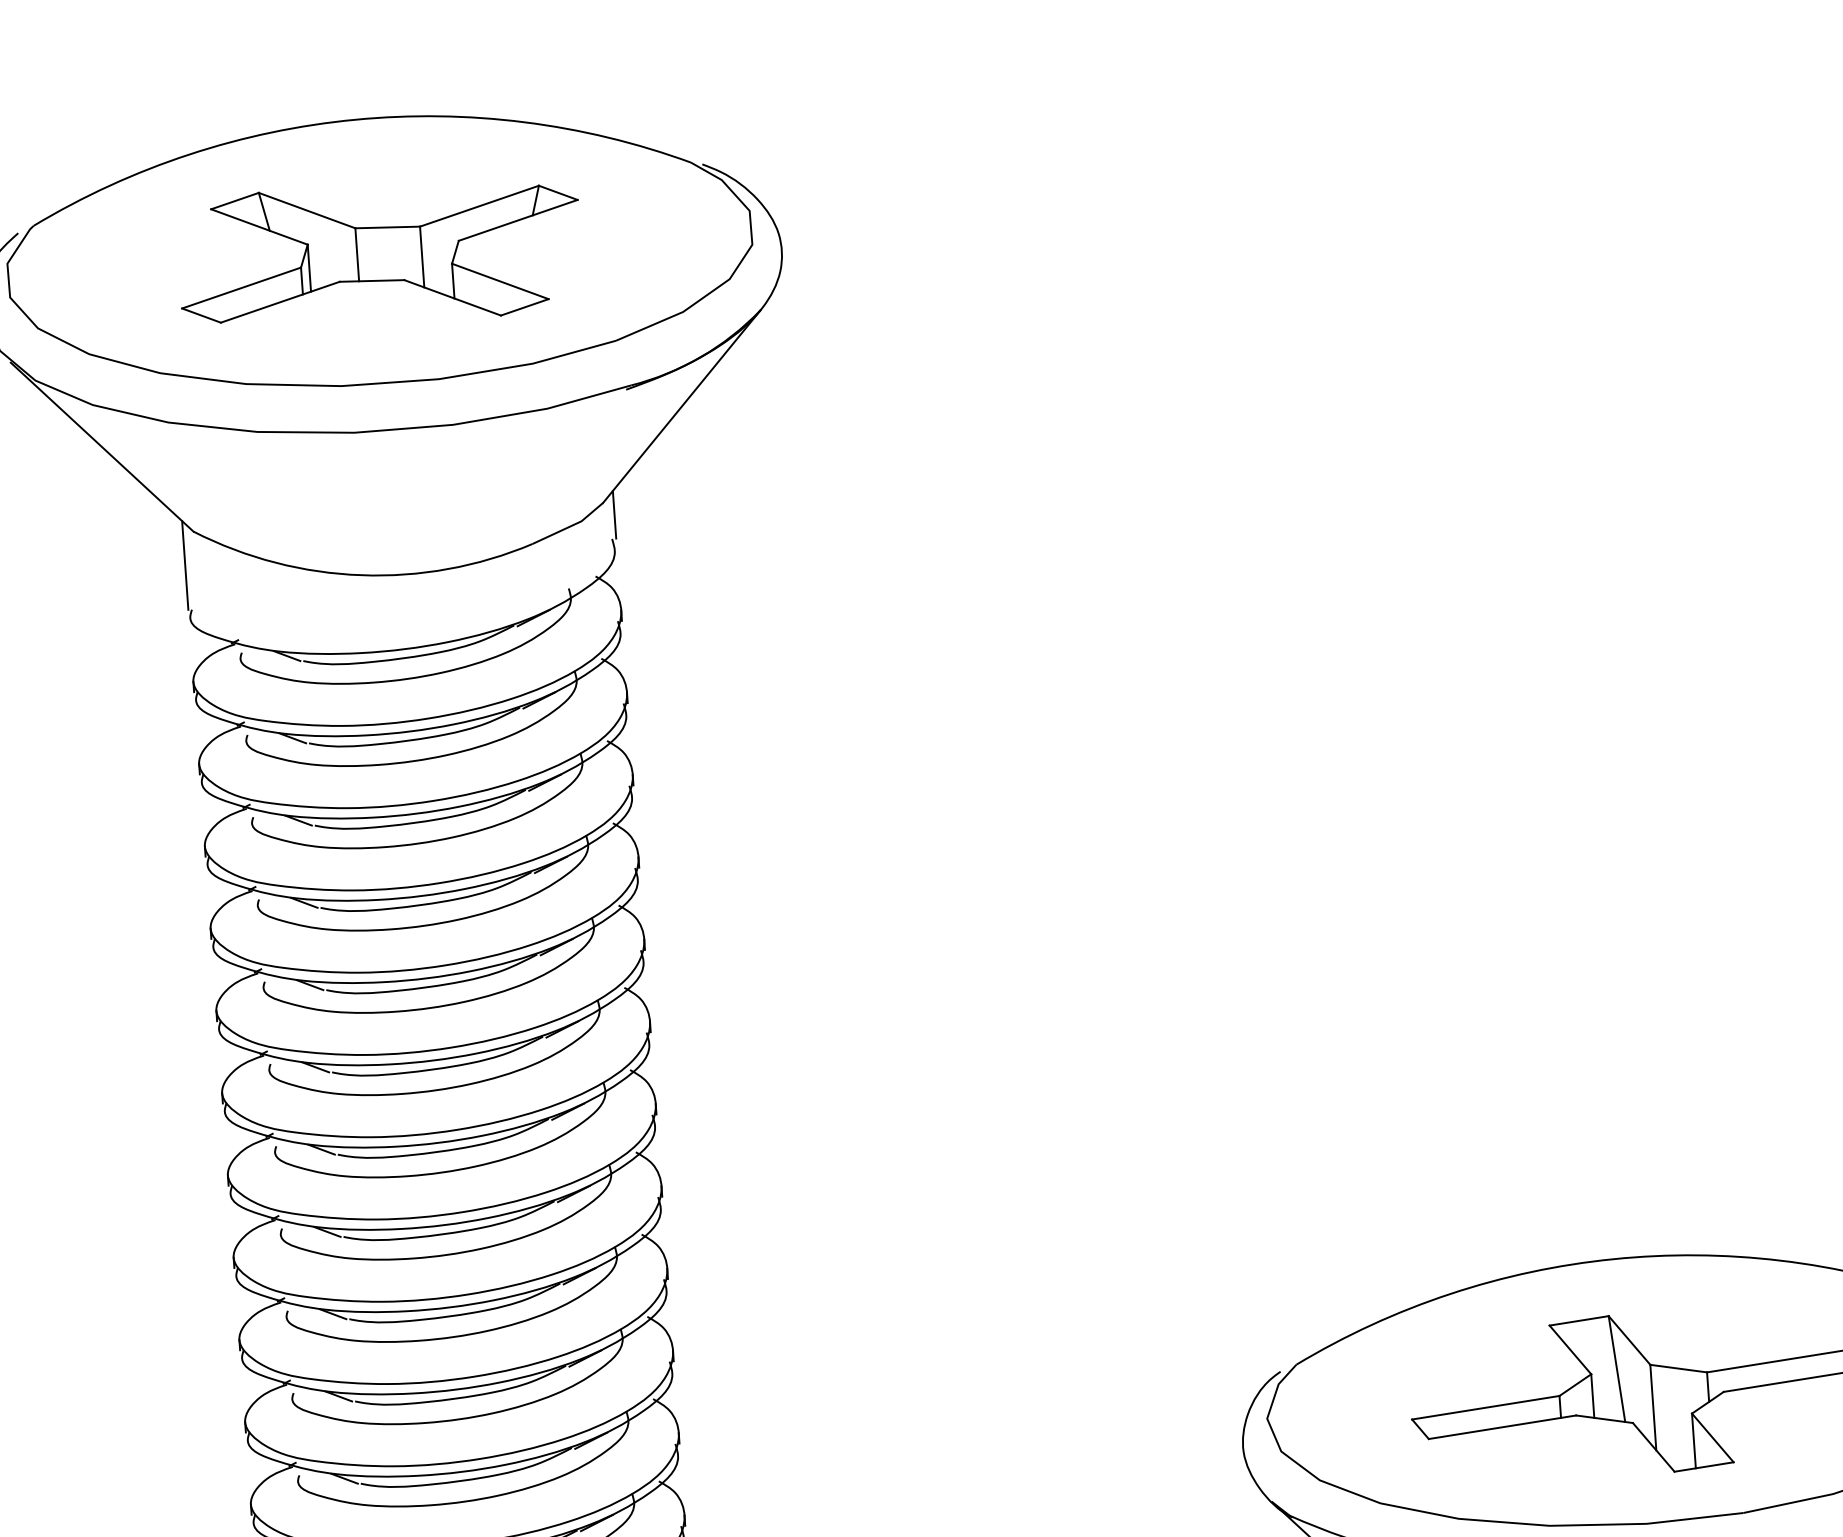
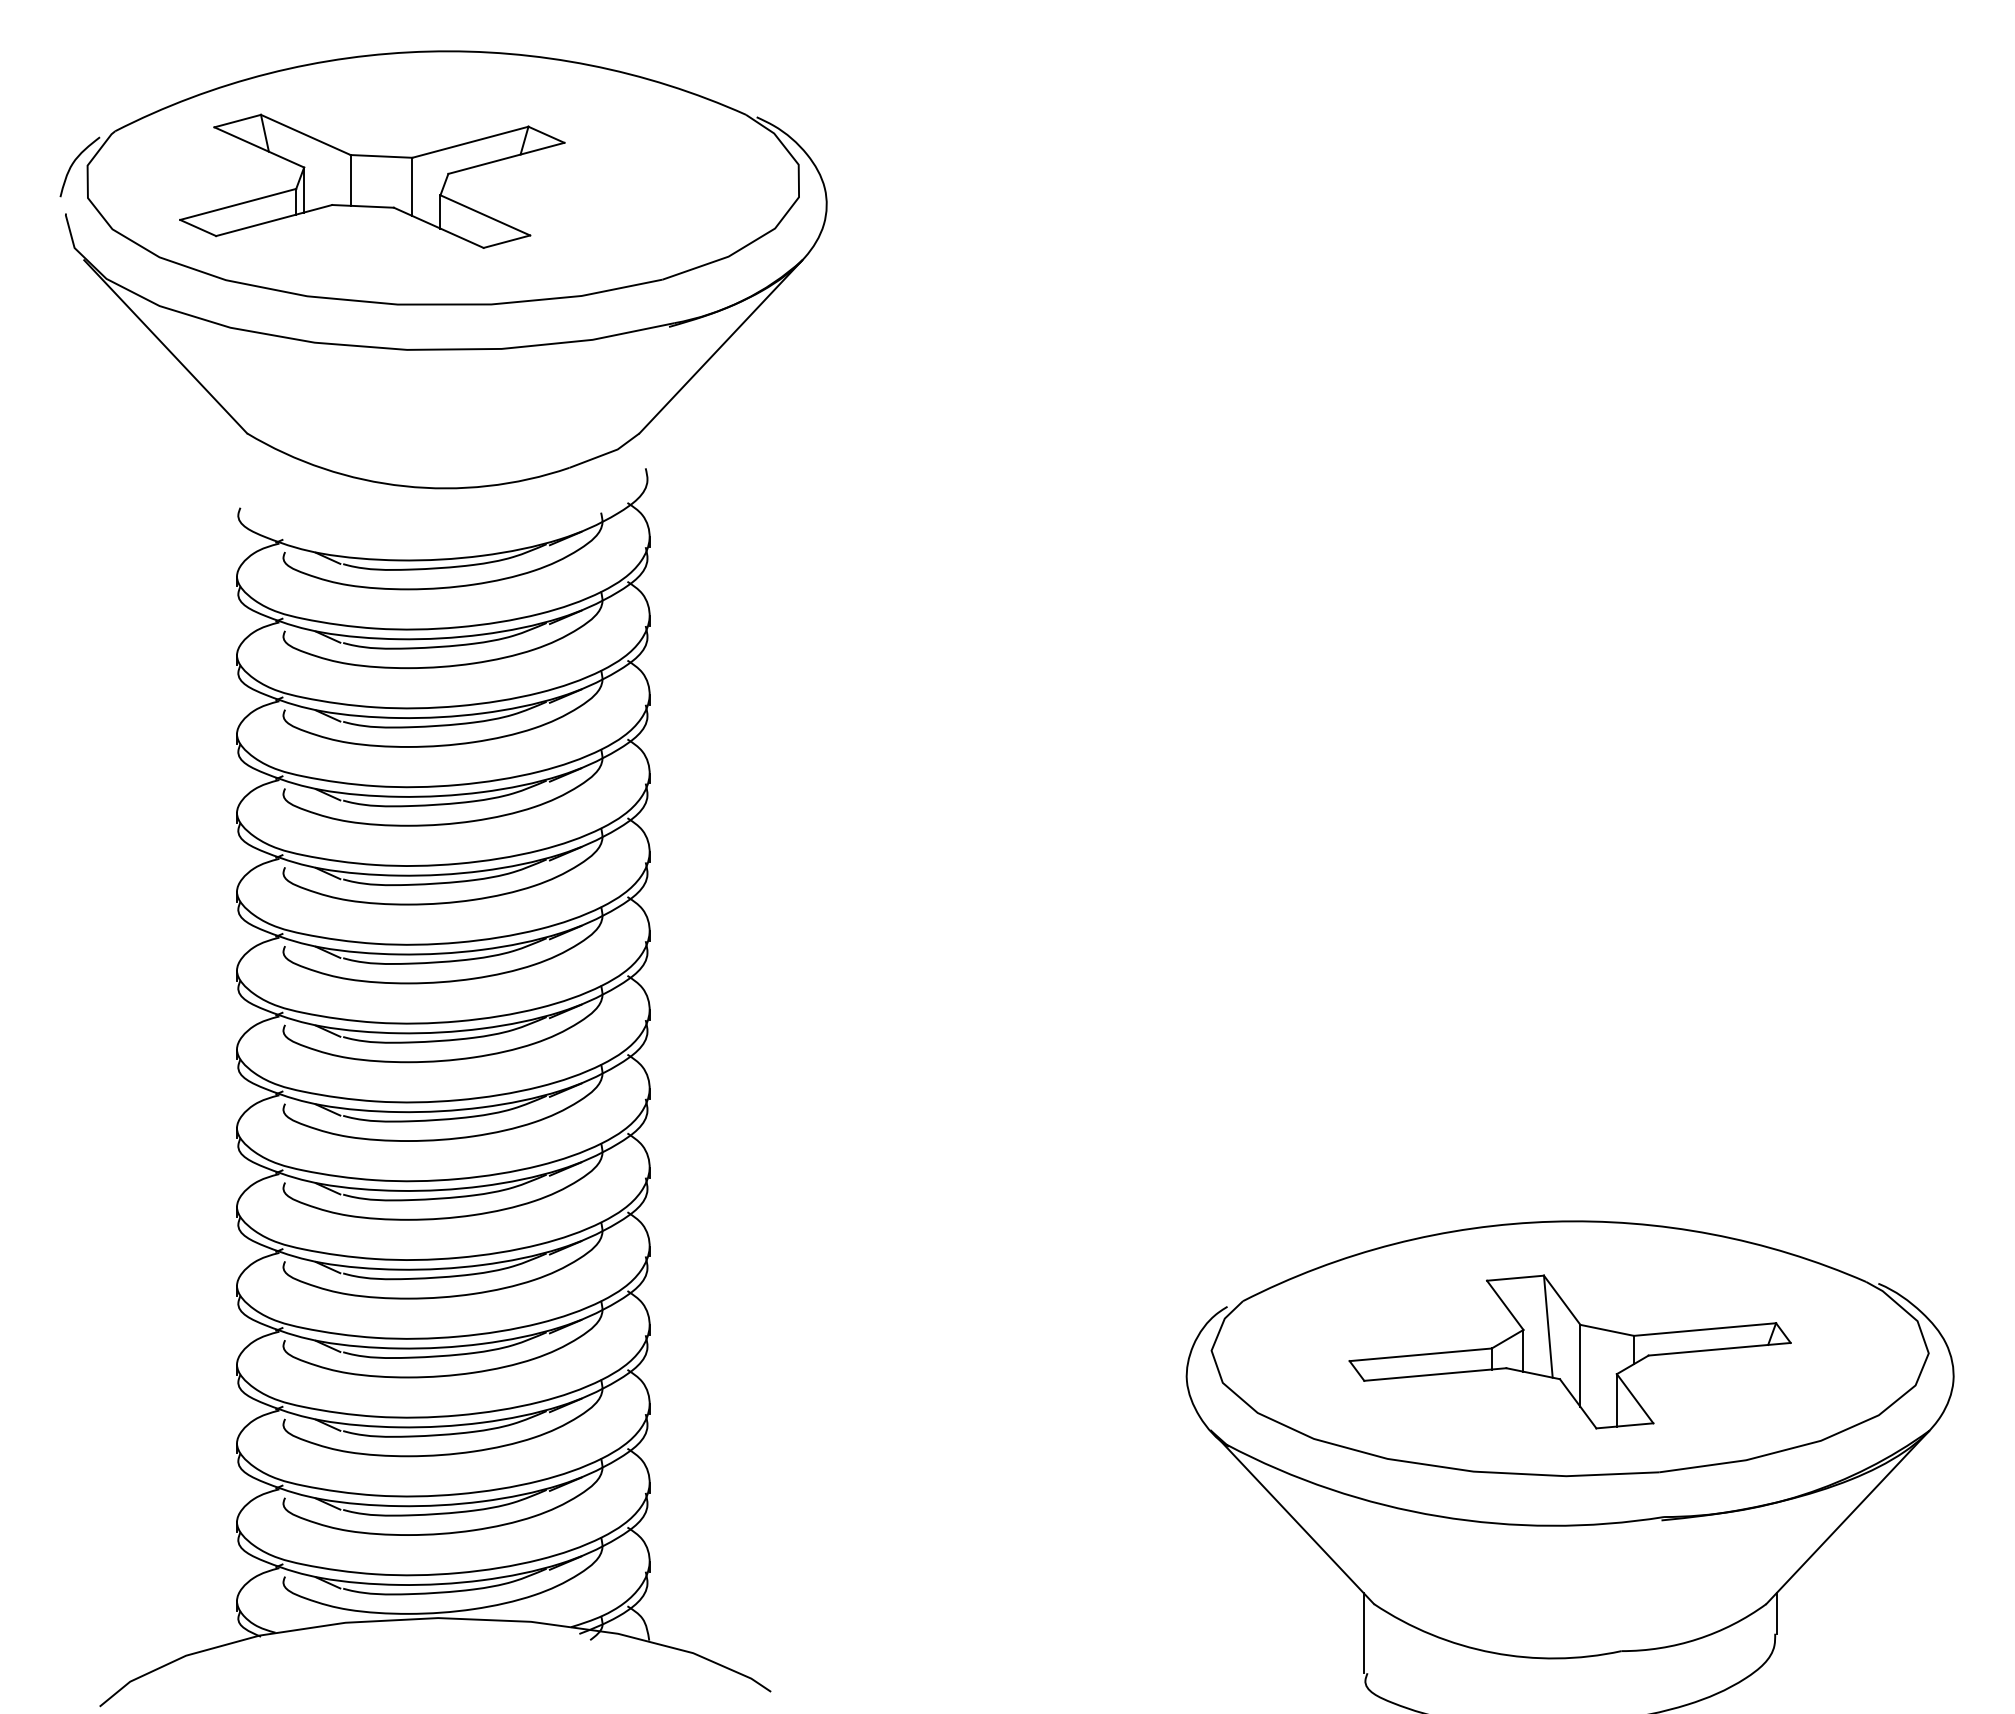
part: (380, 253) -> (372, 180), moved
line: (614, 514) -> (649, 445), removed
line: (185, 564) -> (237, 464), removed

